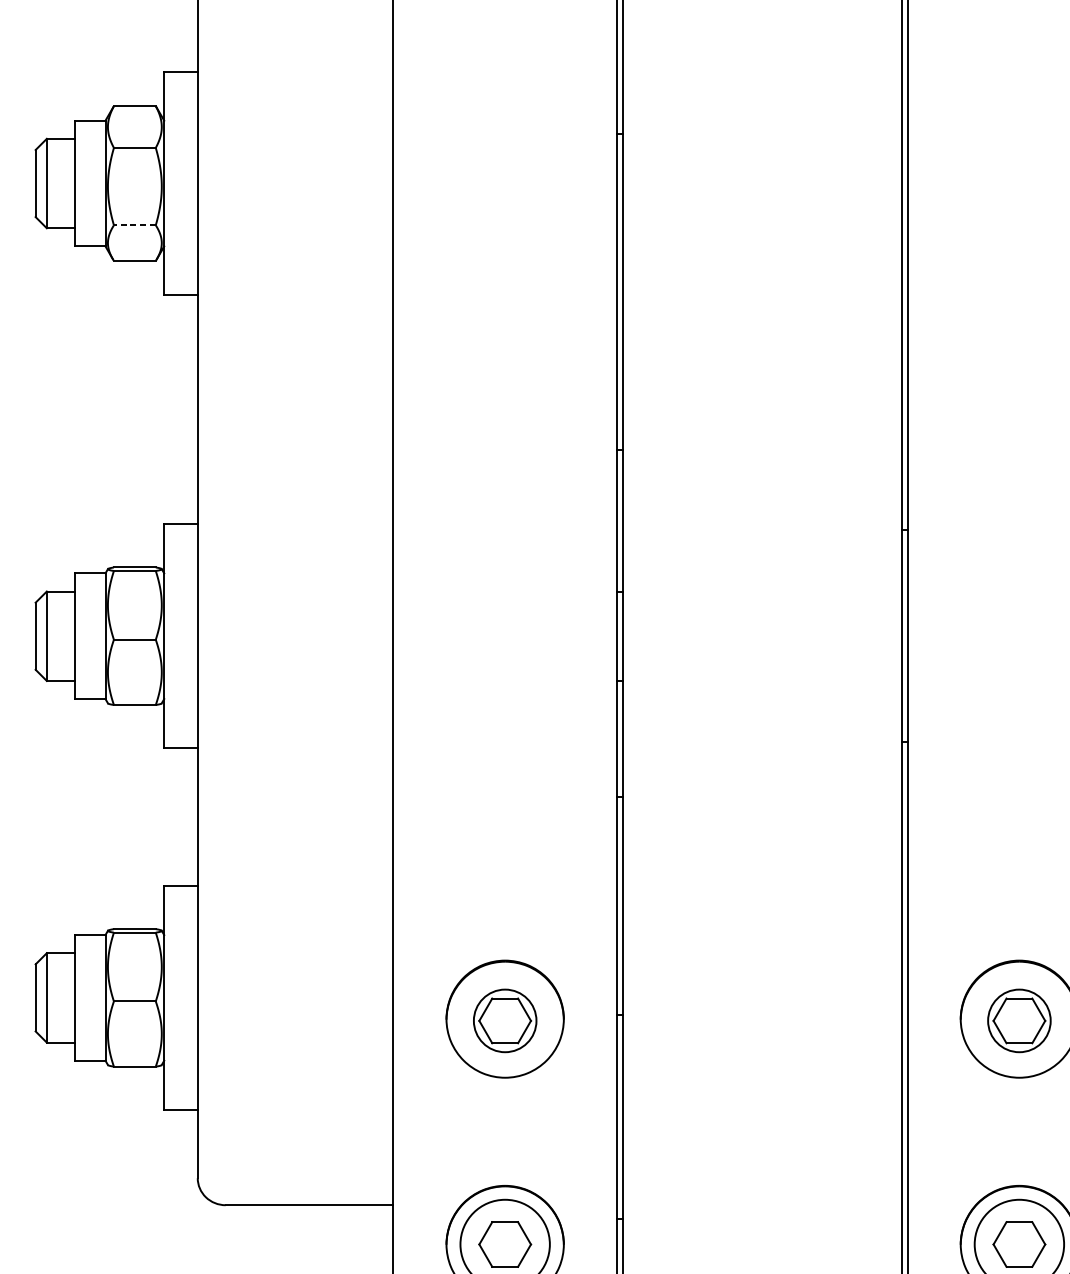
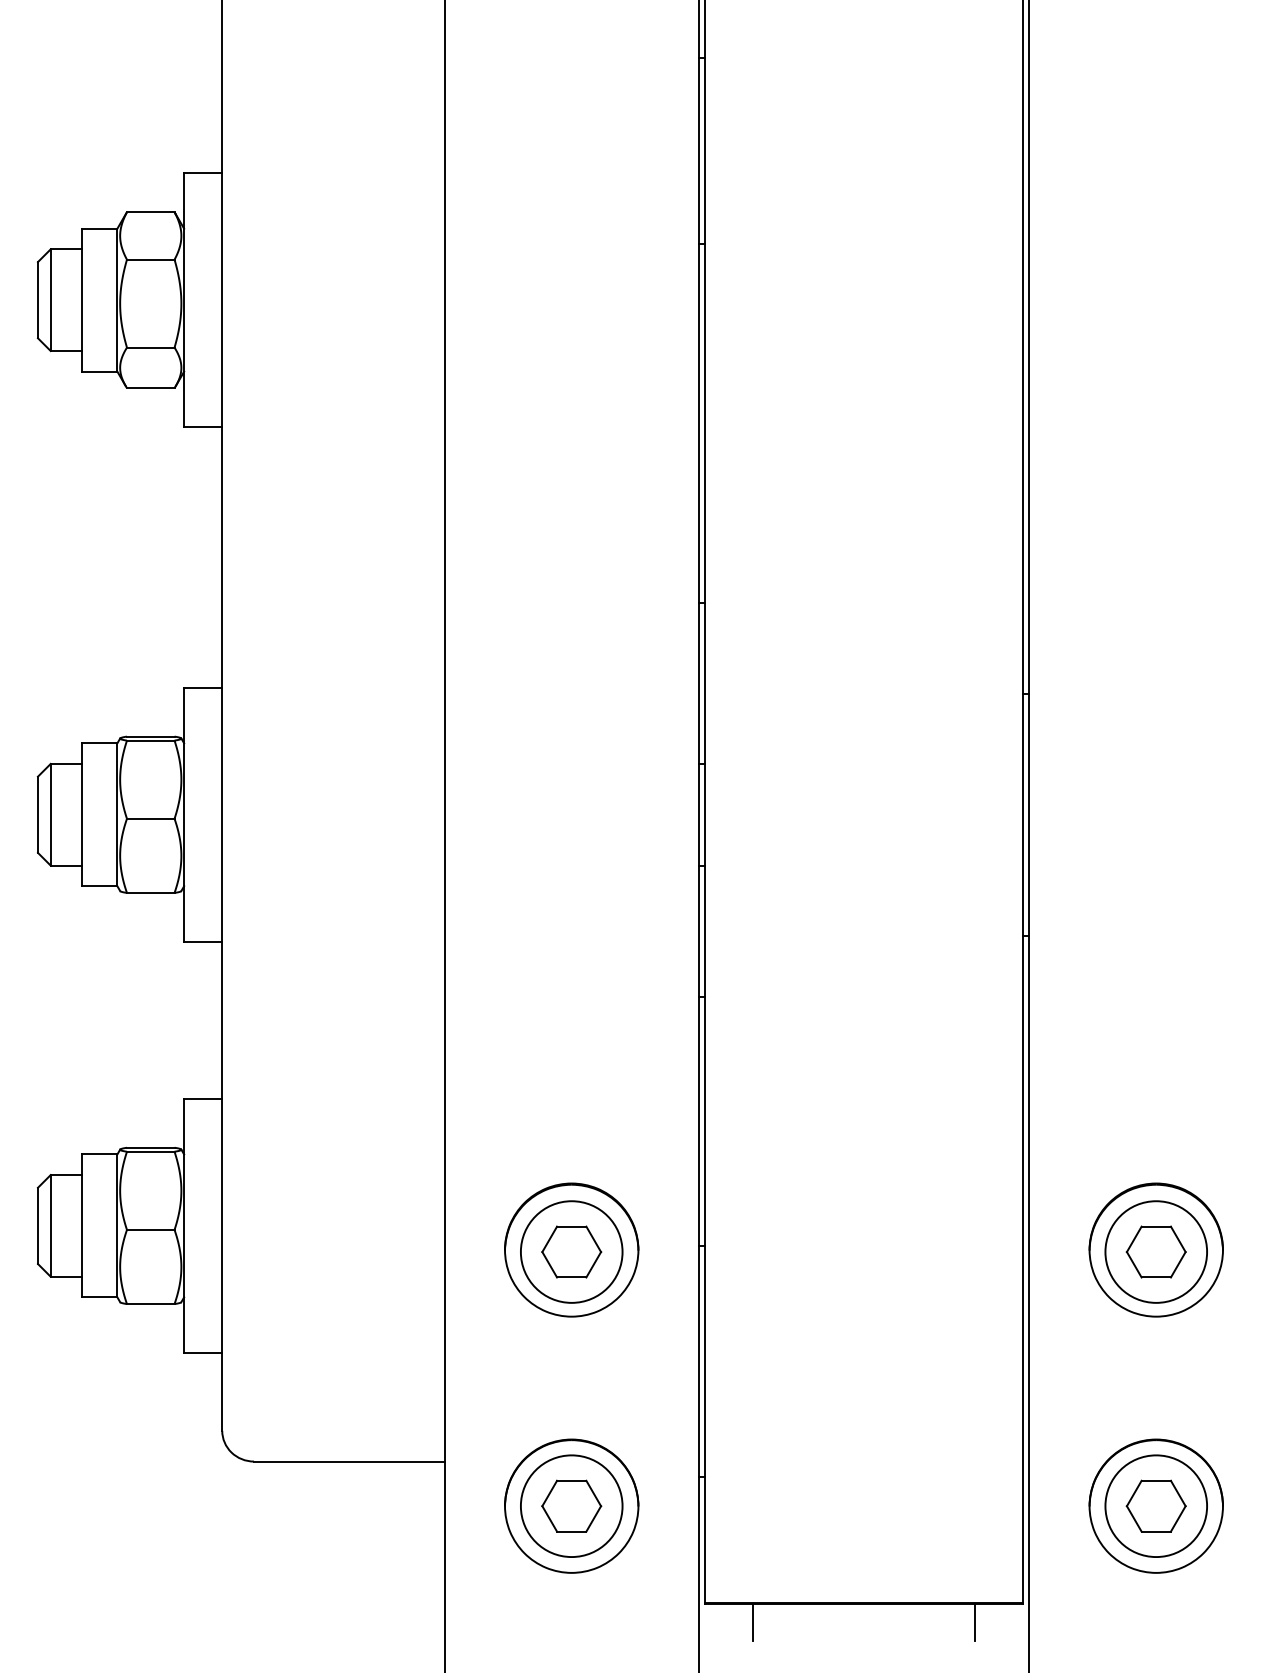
line: (134, 225) -> (150, 347), dashed -> solid
circle: (504, 1020) -> (571, 1251), size x1.43
circle: (1019, 1020) -> (1156, 1251), size x1.43

